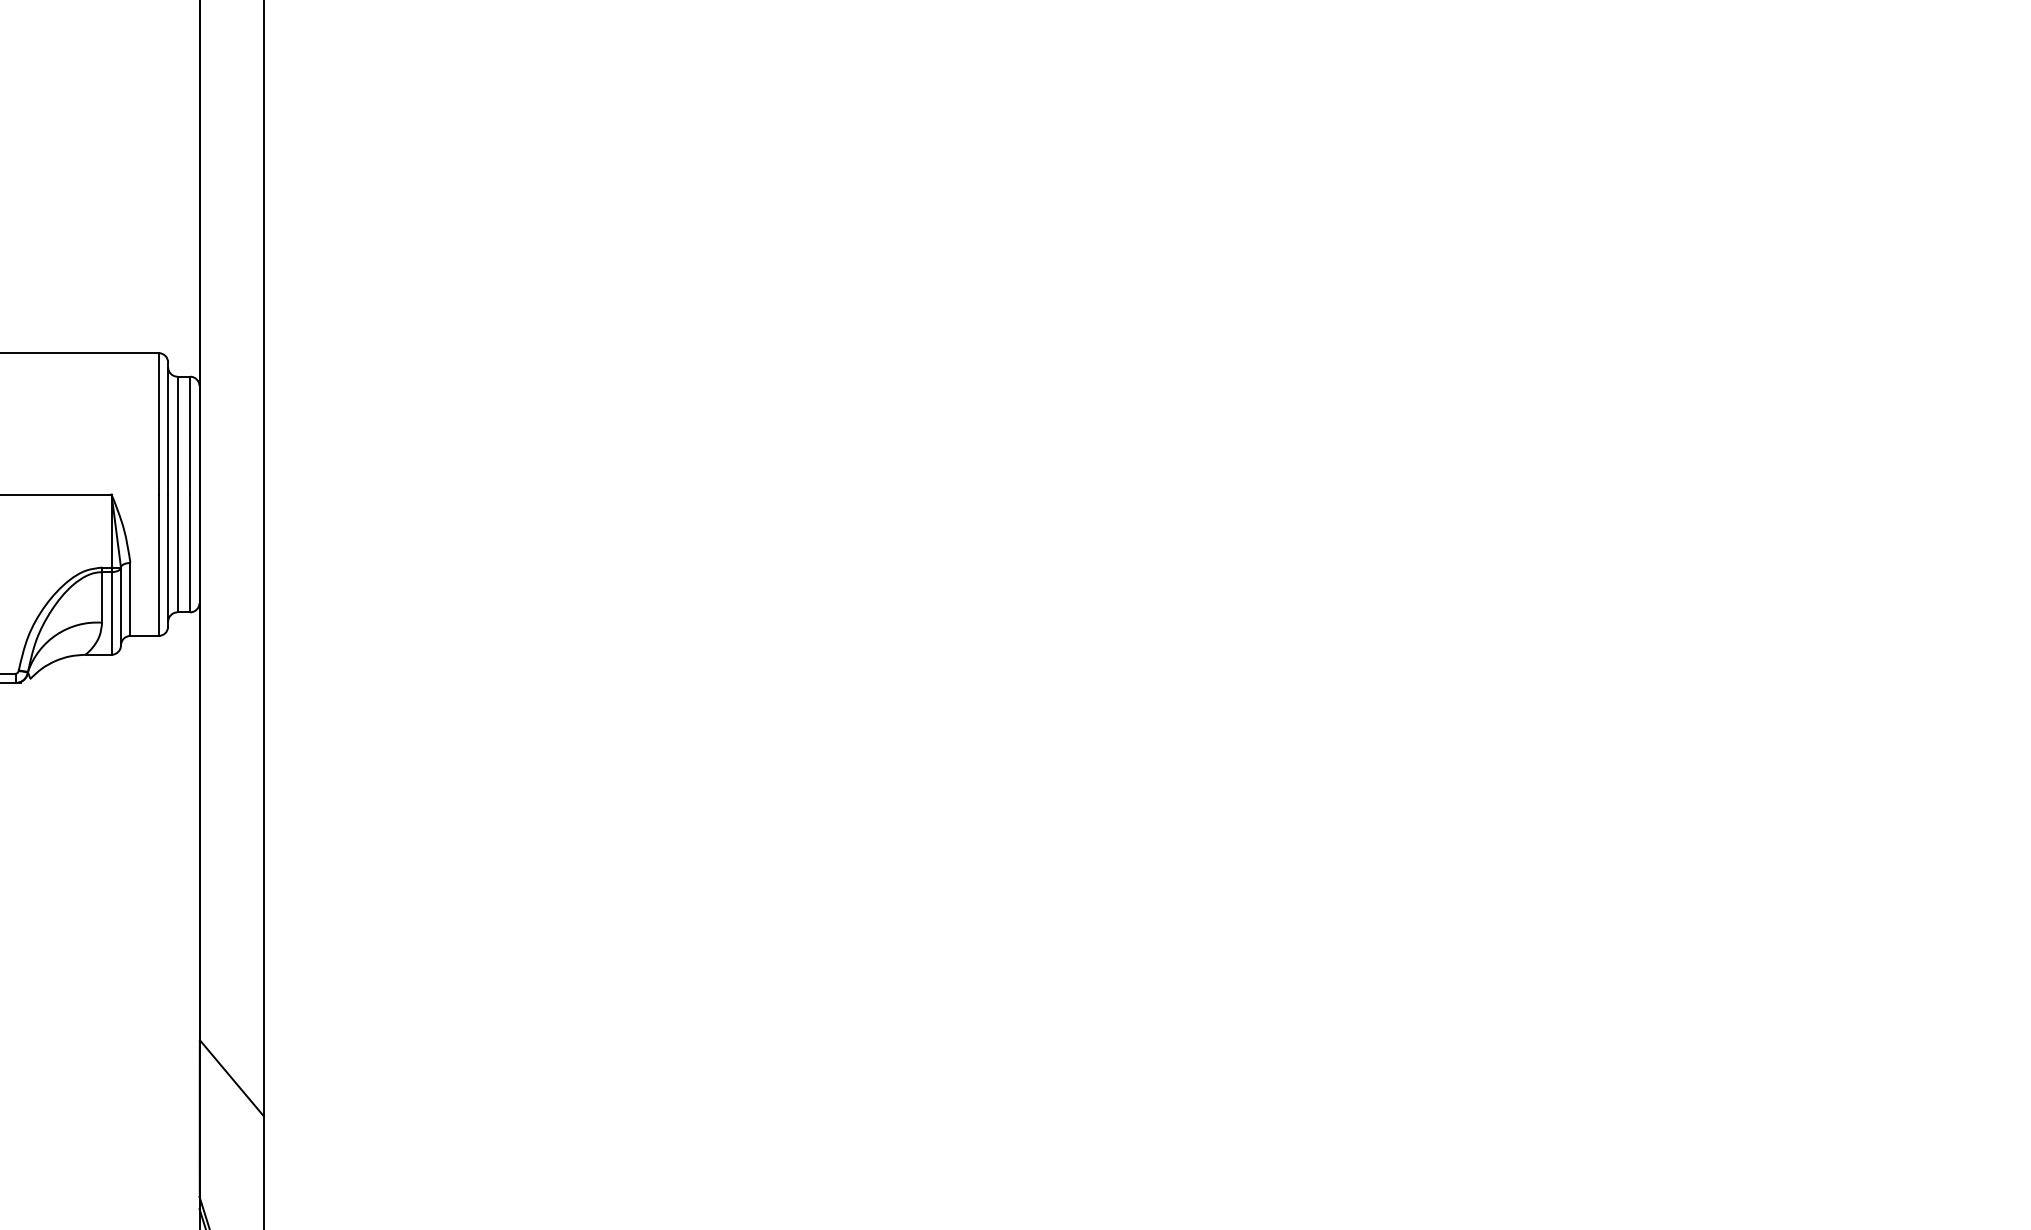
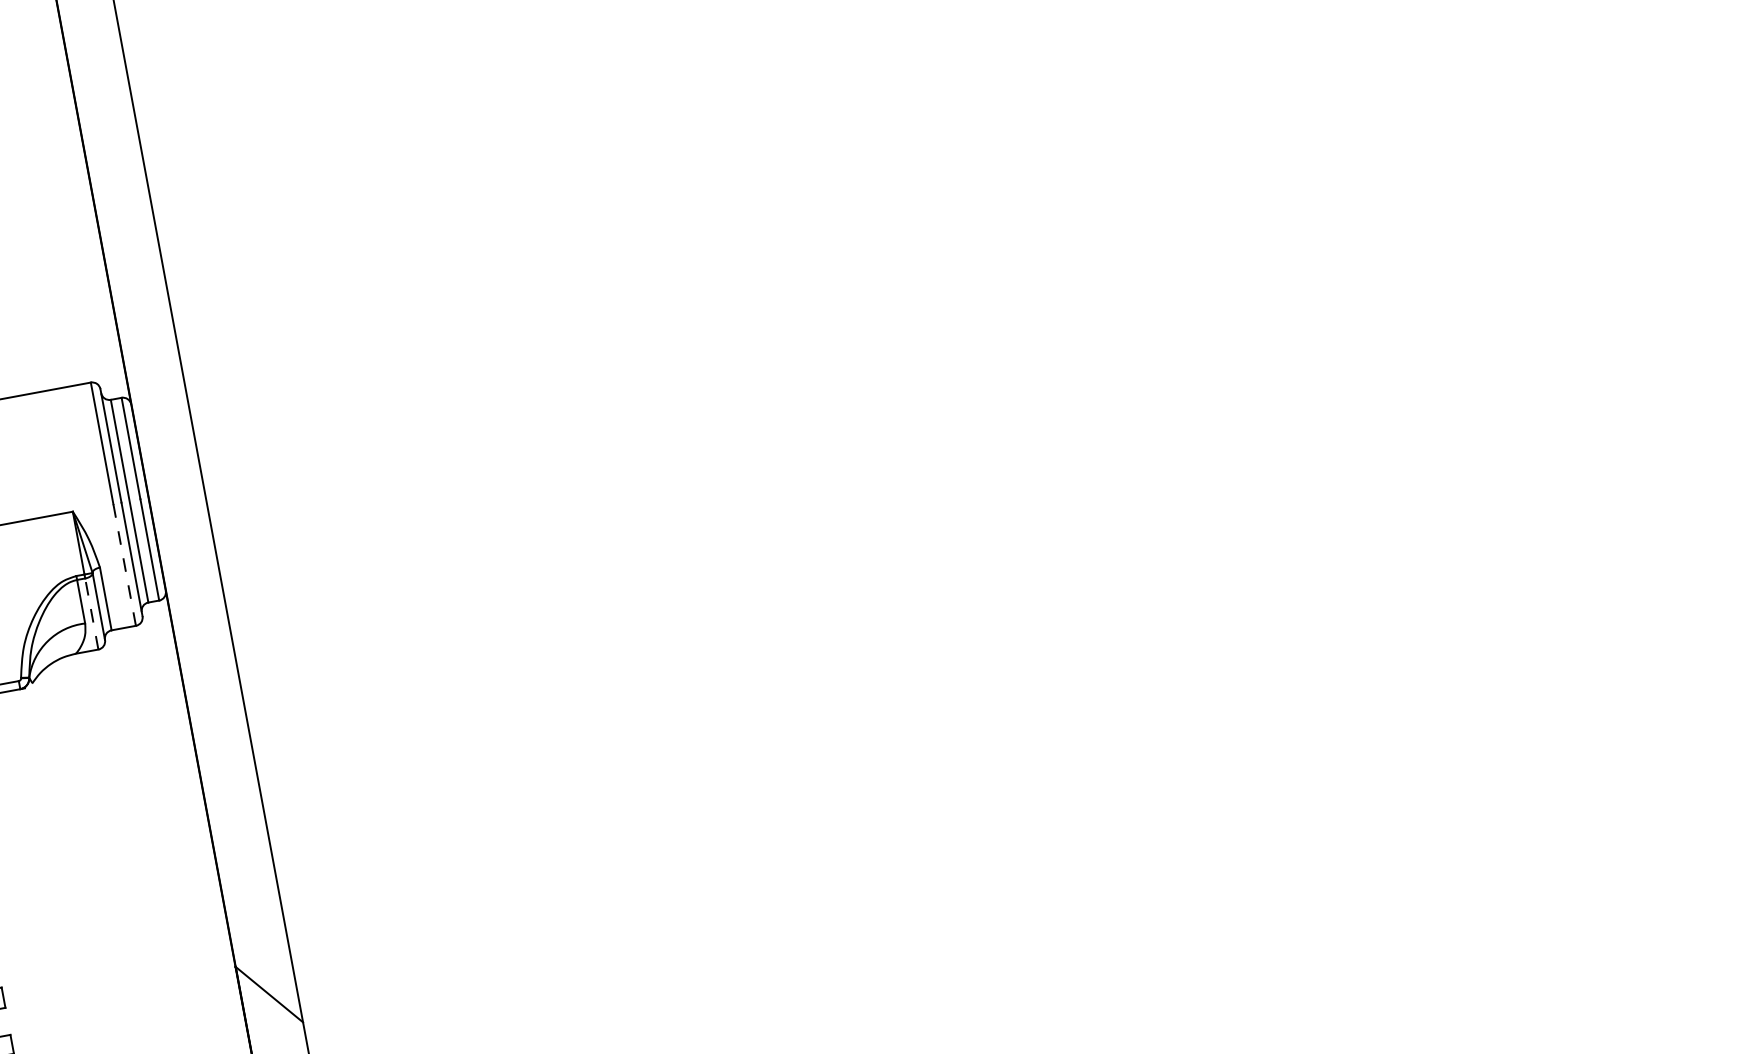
line: (158, 565) -> (124, 565), solid -> dashed
line: (111, 612) -> (91, 613), solid -> dashed

